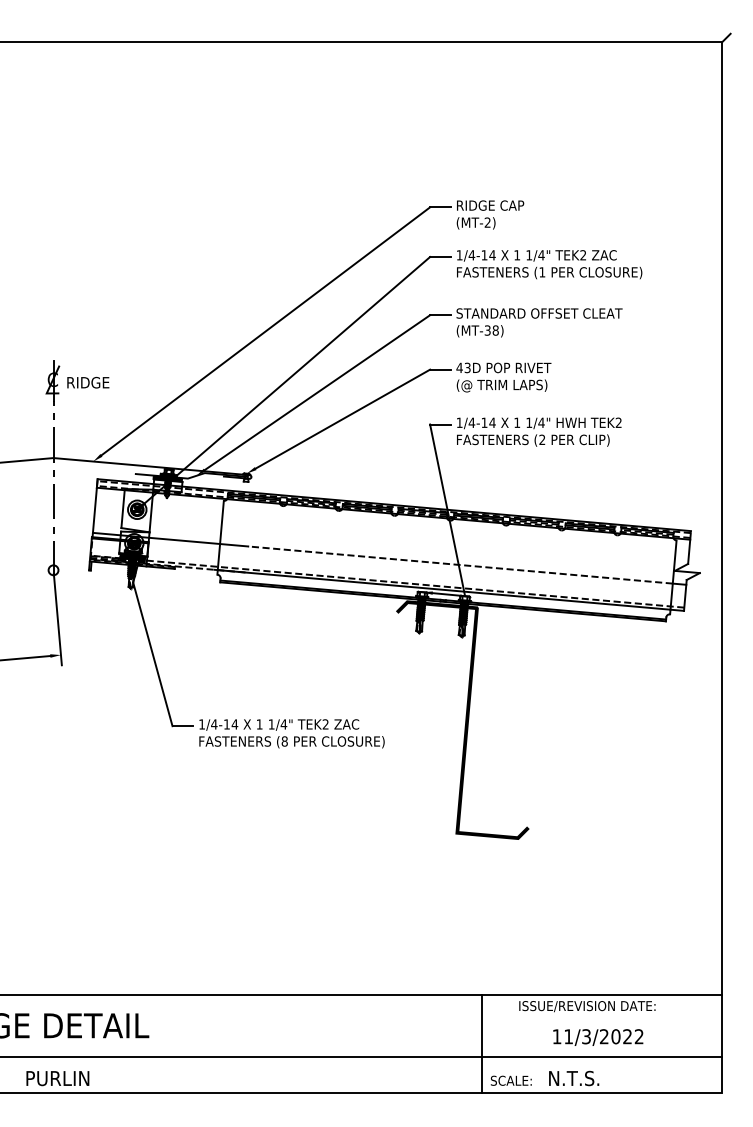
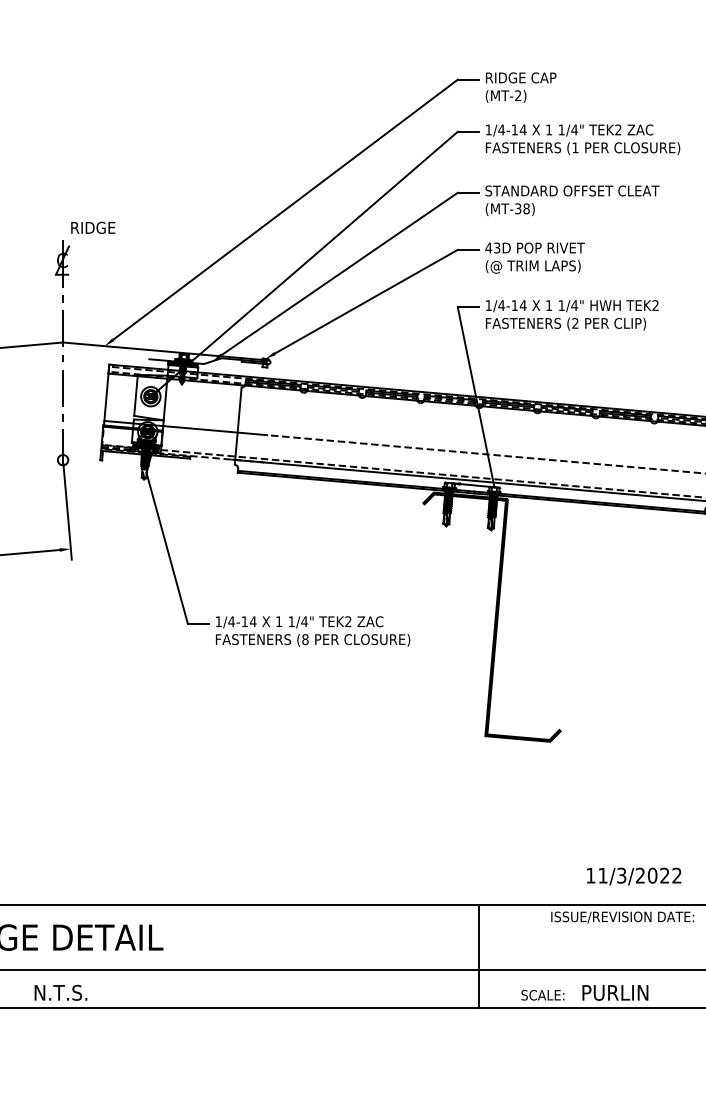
text: (88, 382) -> (93, 227), moved
text: (598, 1037) -> (634, 876), moved
line: (482, 1043) -> (479, 956), moved
text: (58, 1078) -> (68, 992), PURLIN -> N.T.S.
text: (580, 1078) -> (615, 992), N.T.S. -> PURLIN

